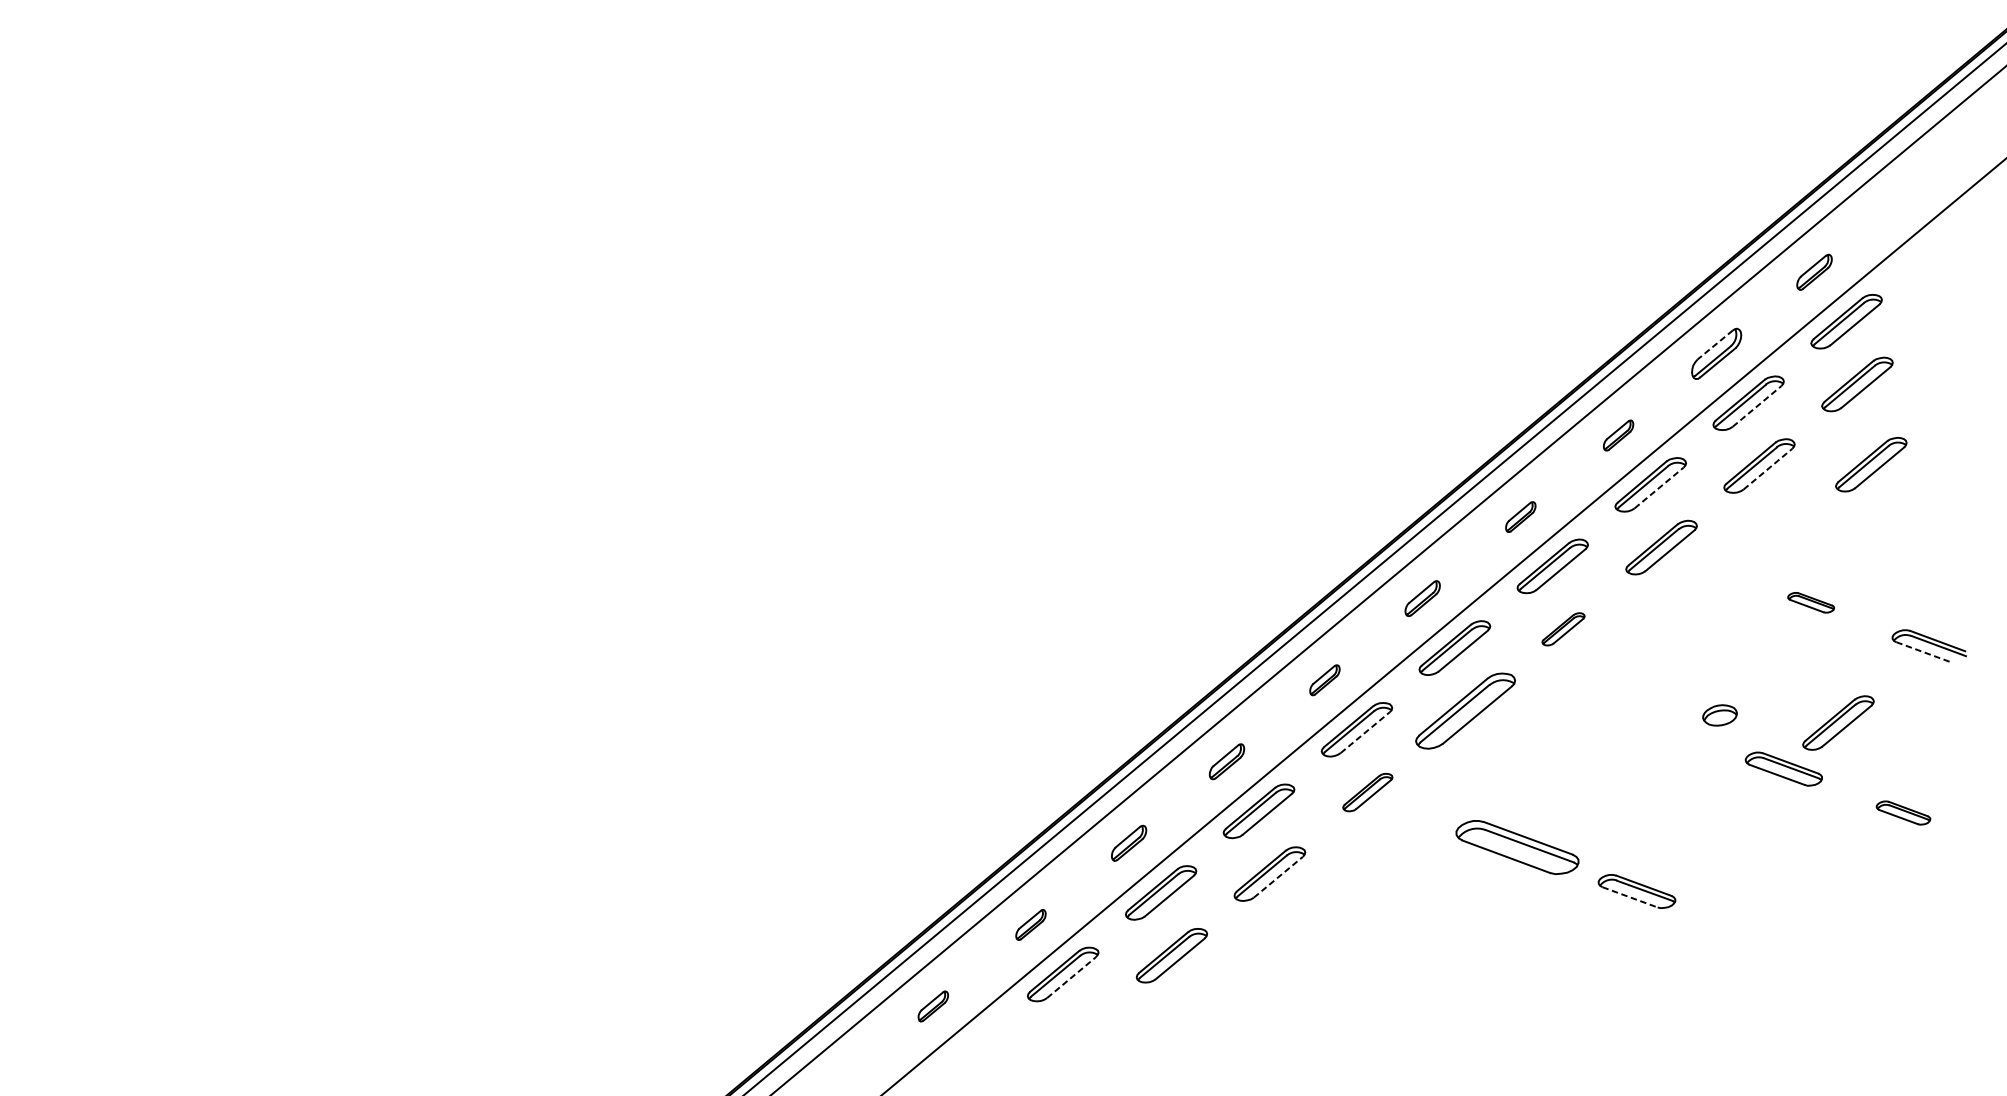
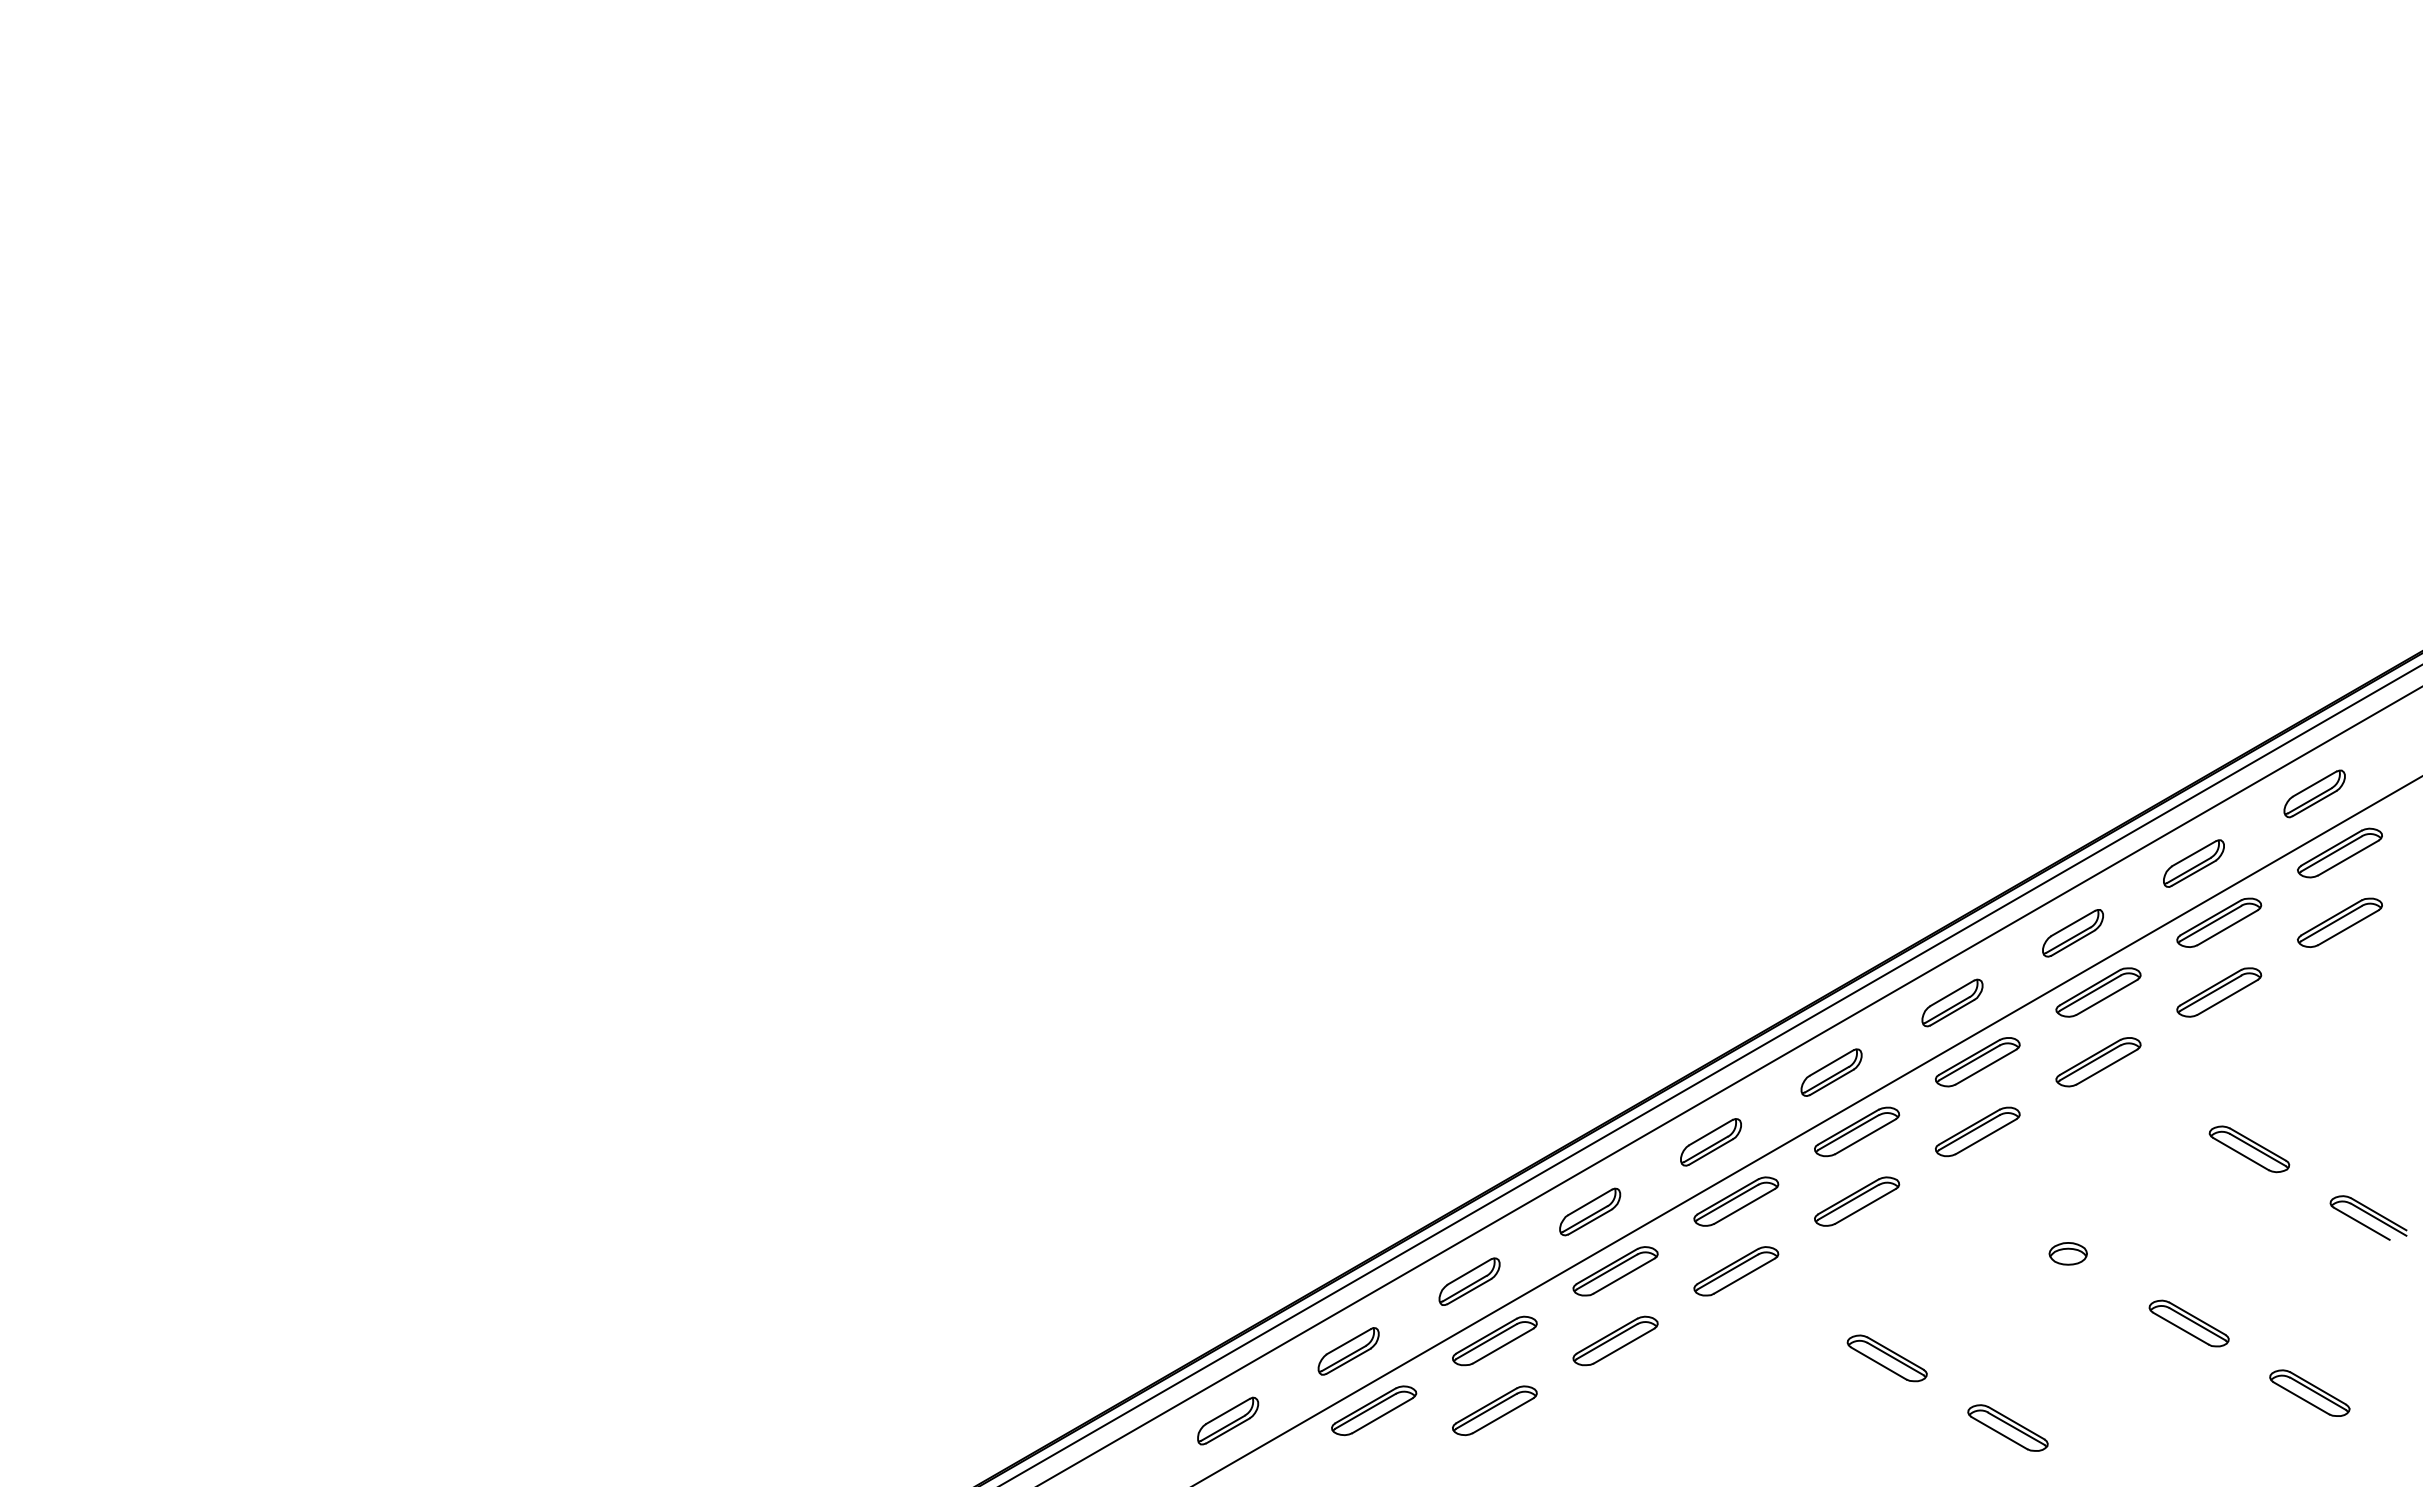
part: (1814, 272) -> (2314, 793), size x1.43
line: (1714, 345) -> (2193, 854), dashed -> solid
line: (1756, 406) -> (2227, 927), dashed -> solid
part: (1618, 435) -> (2072, 933), size x1.67
part: (1870, 464) -> (2339, 1011), removed
line: (1767, 469) -> (2227, 997), dashed -> solid
line: (1659, 488) -> (2107, 997), dashed -> solid
part: (1520, 516) -> (1952, 1002), size x1.67
part: (1422, 598) -> (1831, 1072), size x1.43
part: (1811, 602) -> (2249, 1149), size x1.67
part: (1563, 628) -> (1977, 1131), size x1.67
line: (1924, 652) -> (2362, 1224), dashed -> solid
part: (1324, 680) -> (1710, 1142), size x1.67
part: (1466, 710) -> (1857, 1201), size x0.71
part: (1719, 715) -> (2067, 1253), moved
part: (1838, 723) -> (2256, 1284), removed
line: (1365, 732) -> (1744, 1206), dashed -> solid
part: (1227, 761) -> (1590, 1211), size x1.43
part: (1367, 792) -> (1736, 1271), size x1.43
part: (1903, 812) -> (2309, 1392), size x1.43
part: (1128, 843) -> (1469, 1281), size x1.43
part: (1516, 847) -> (1886, 1358), size x0.62
line: (1278, 877) -> (1624, 1346), dashed -> solid
line: (1630, 897) -> (1999, 1433), dashed -> solid
part: (1030, 925) -> (1348, 1351), size x1.67
line: (1071, 977) -> (1382, 1415), dashed -> solid
part: (933, 1005) -> (1228, 1420), size x1.67

